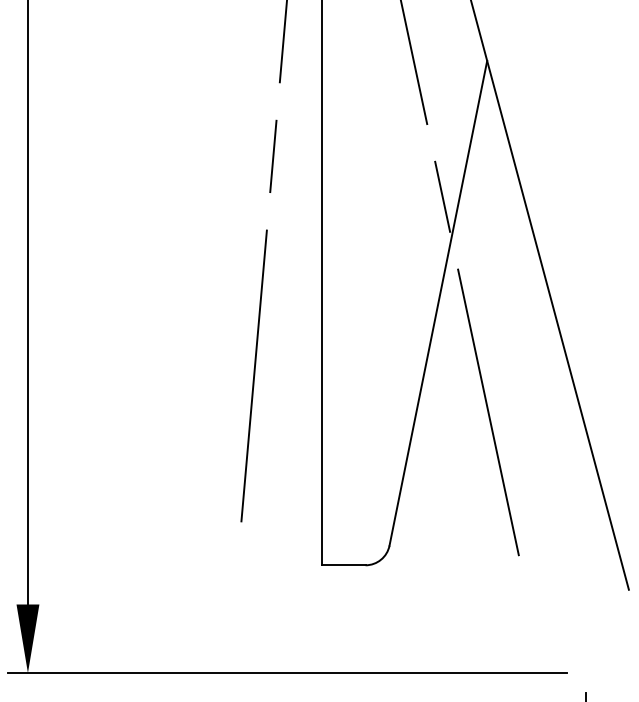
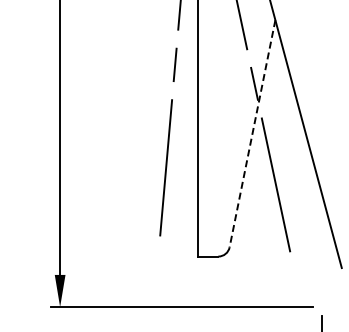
line: (438, 302) -> (252, 133), solid -> dashed

